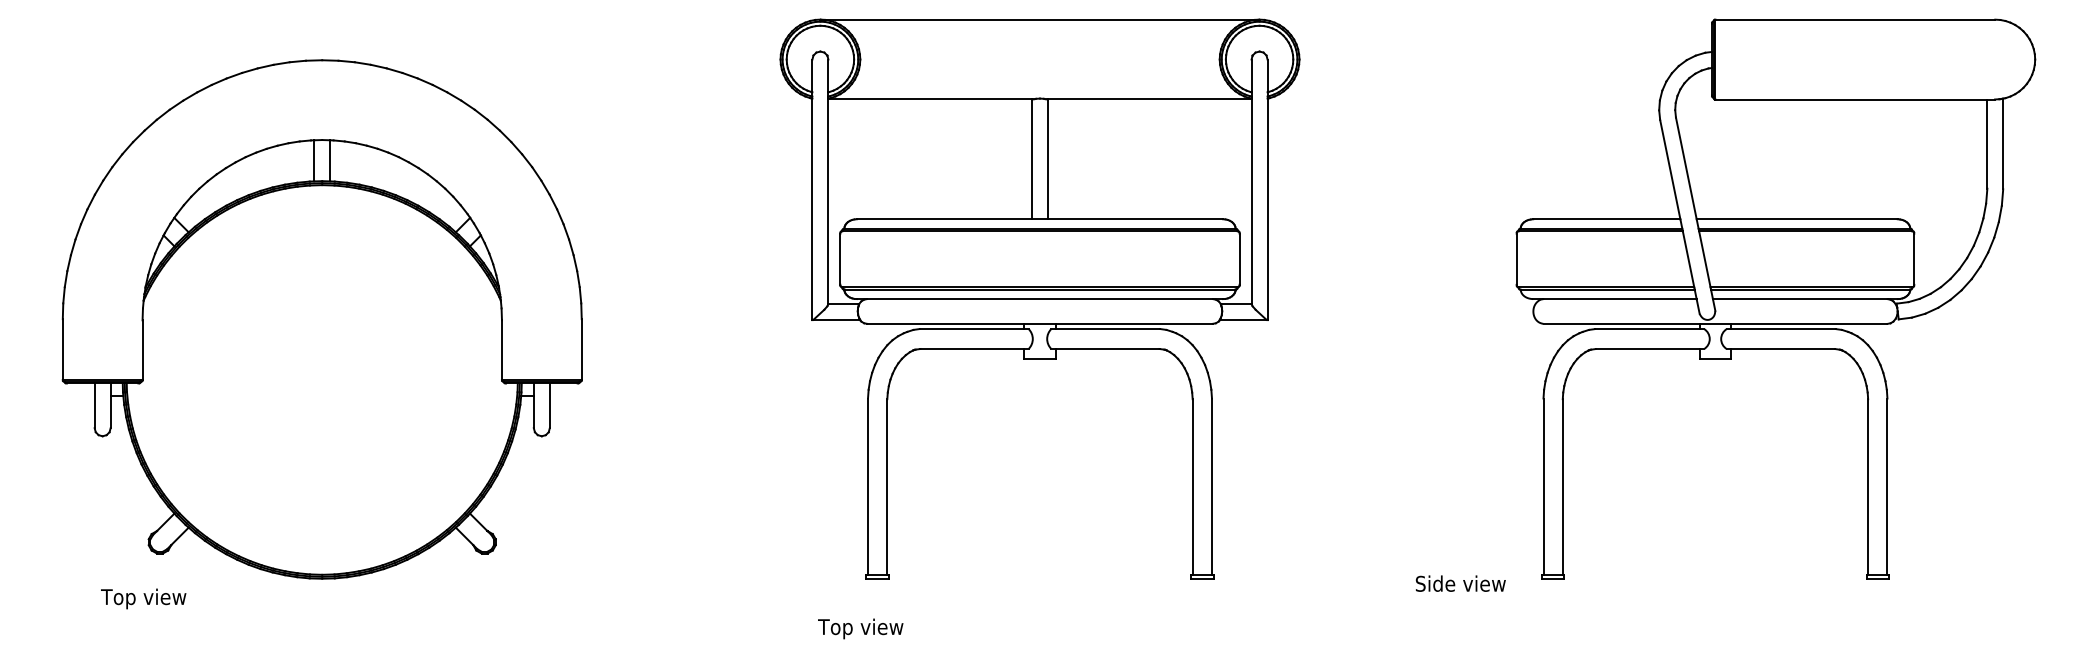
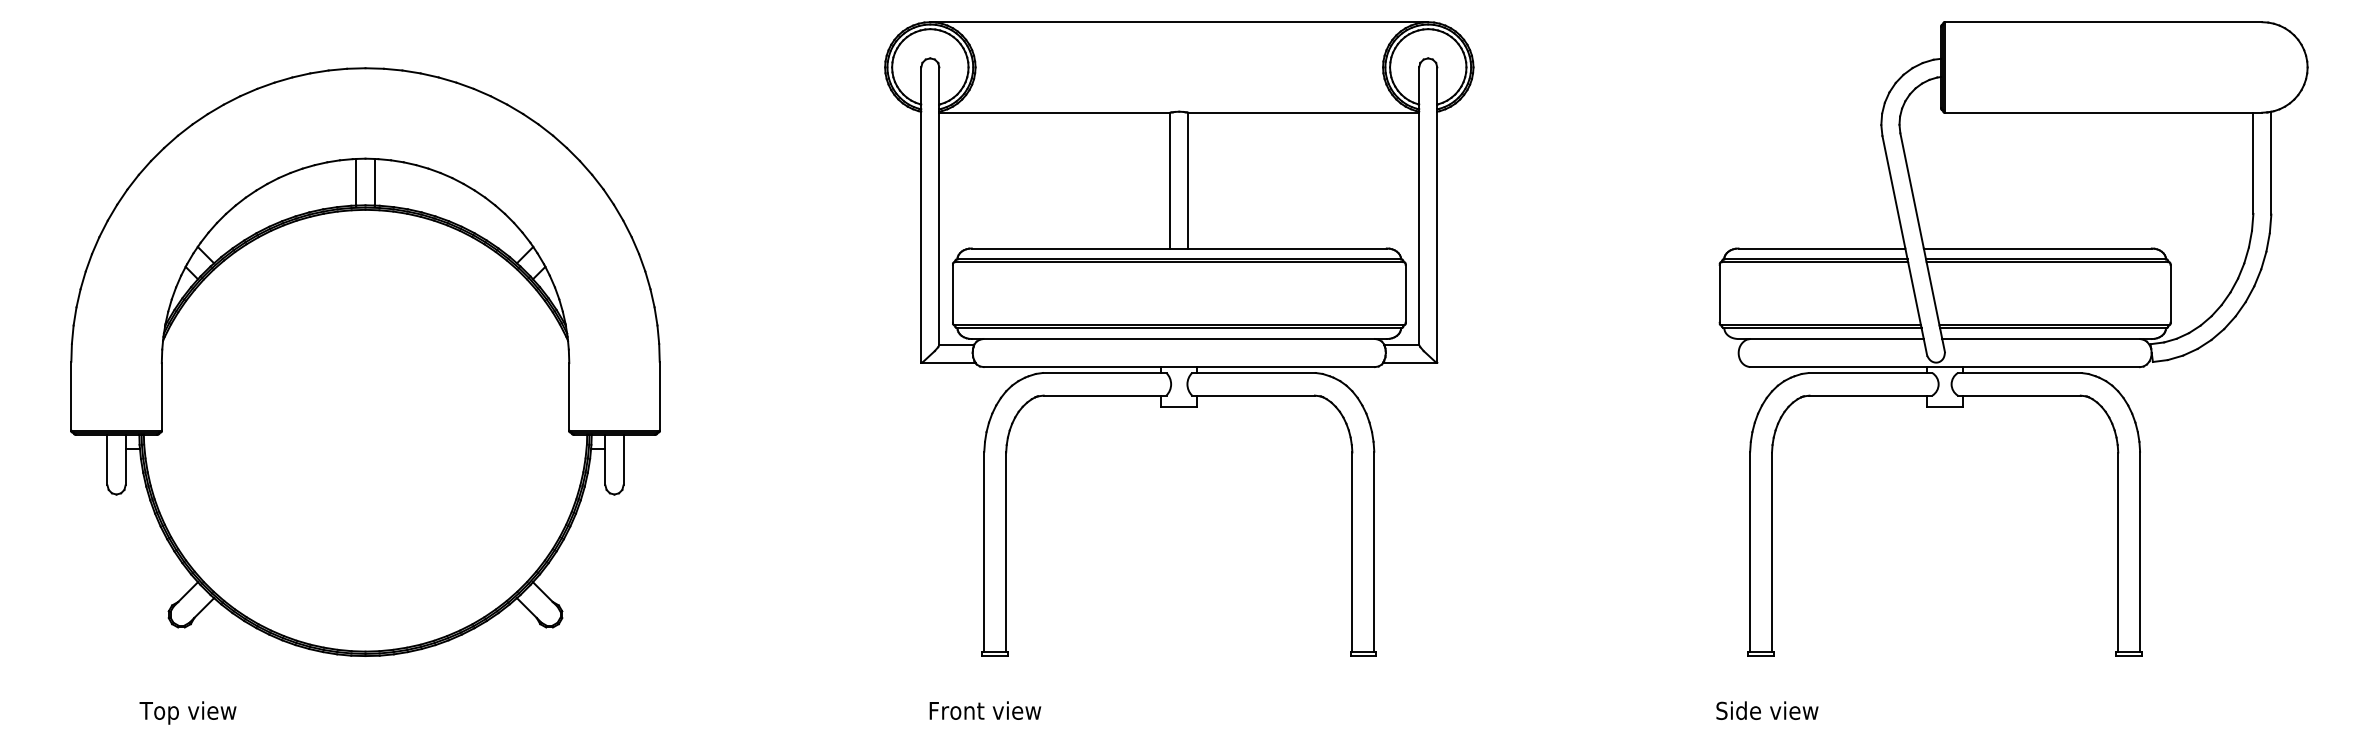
text: (1460, 583) -> (1767, 710), moved
text: (143, 598) -> (187, 712), moved
text: (868, 628) -> (984, 712), Top view -> Front view

